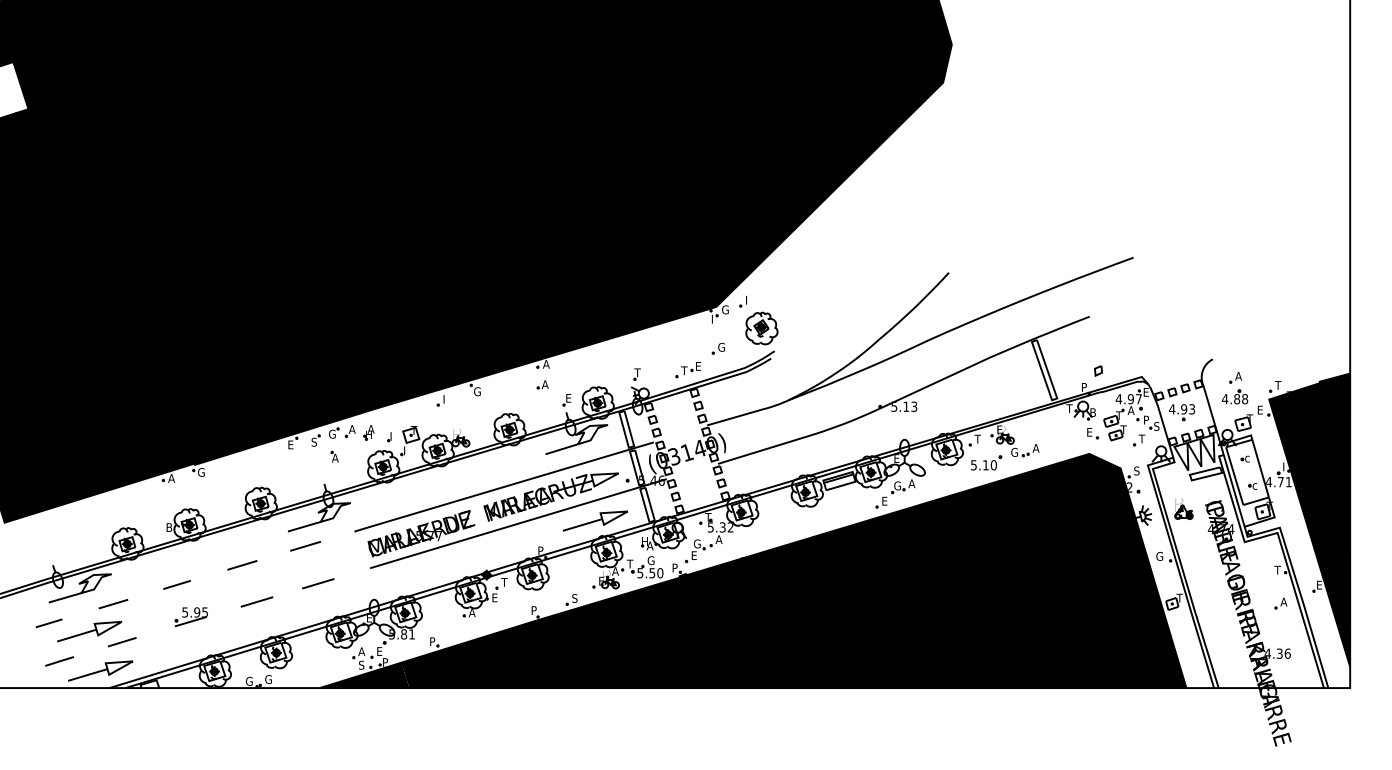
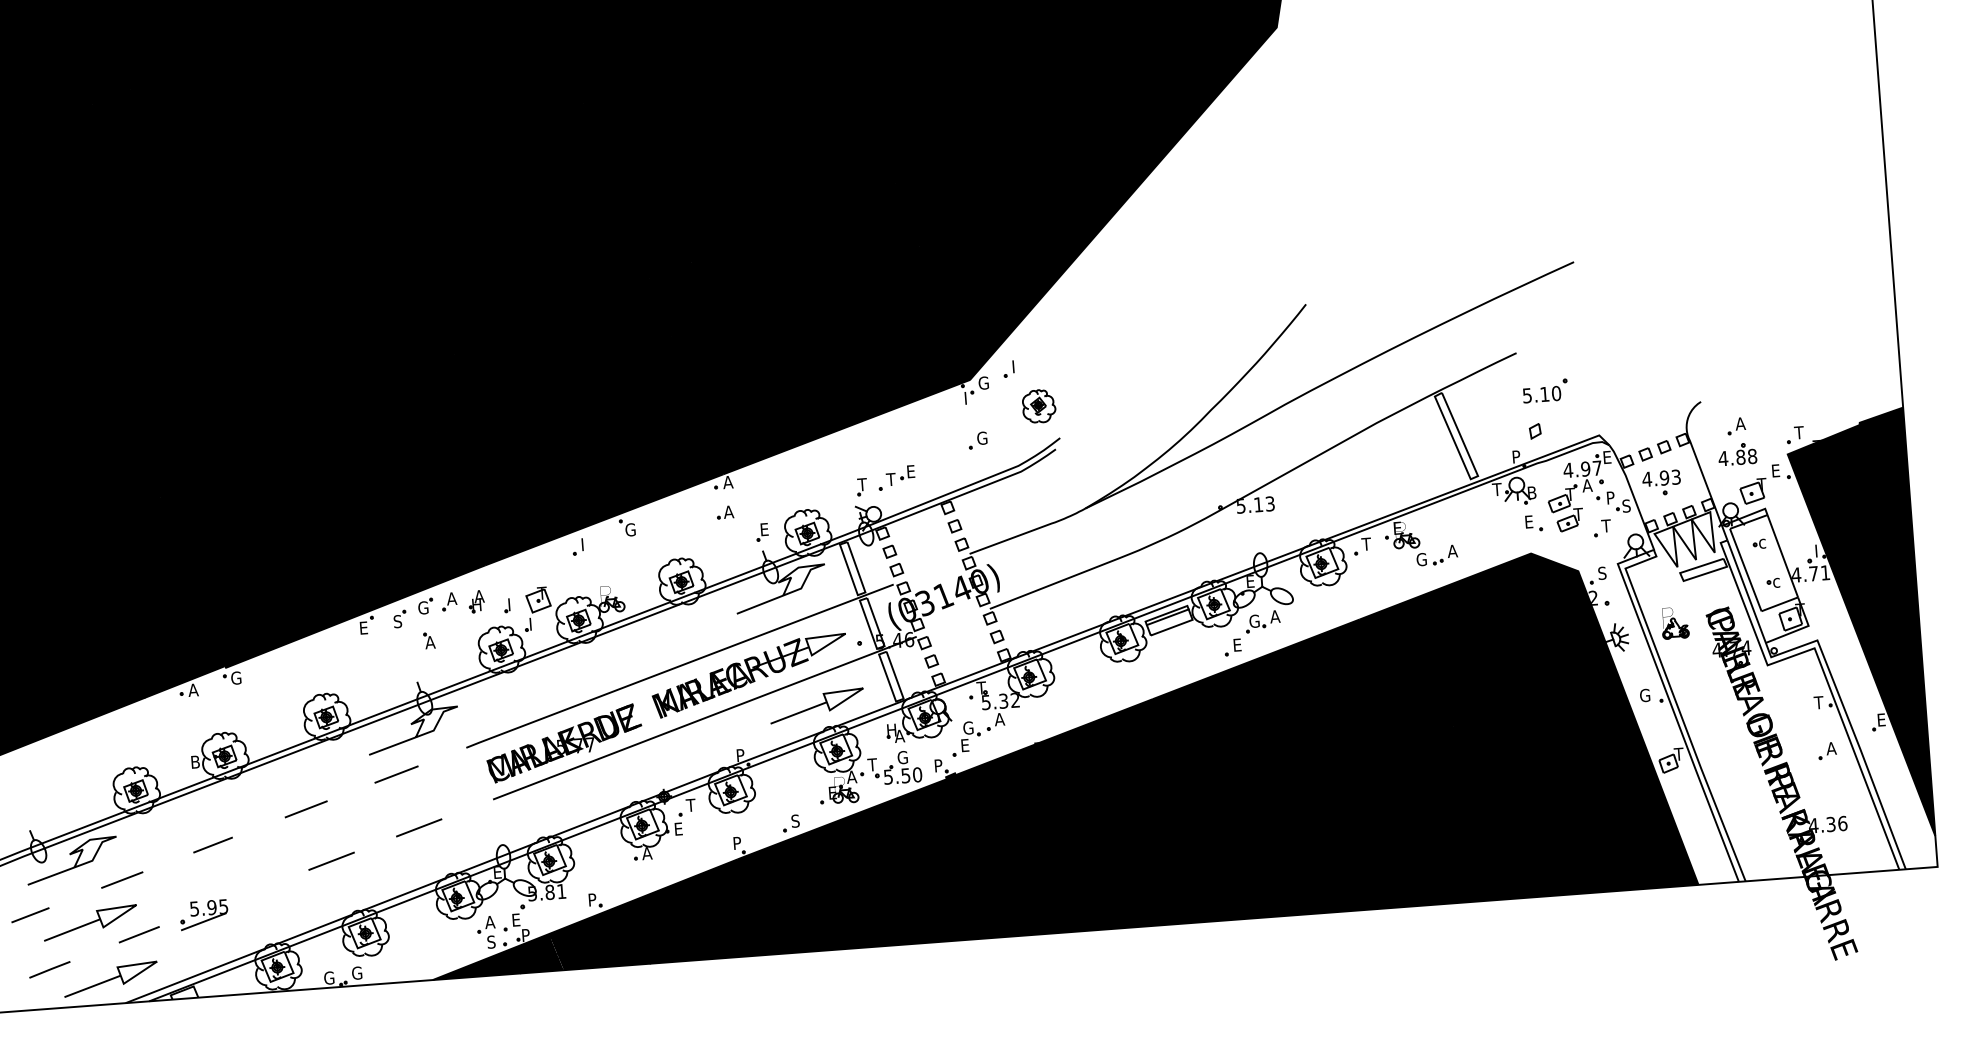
part: (761, 328) -> (1038, 406), size x0.7
part: (687, 370) -> (895, 478), moved
part: (986, 462) -> (1545, 390), moved
part: (190, 617) -> (202, 915), moved

